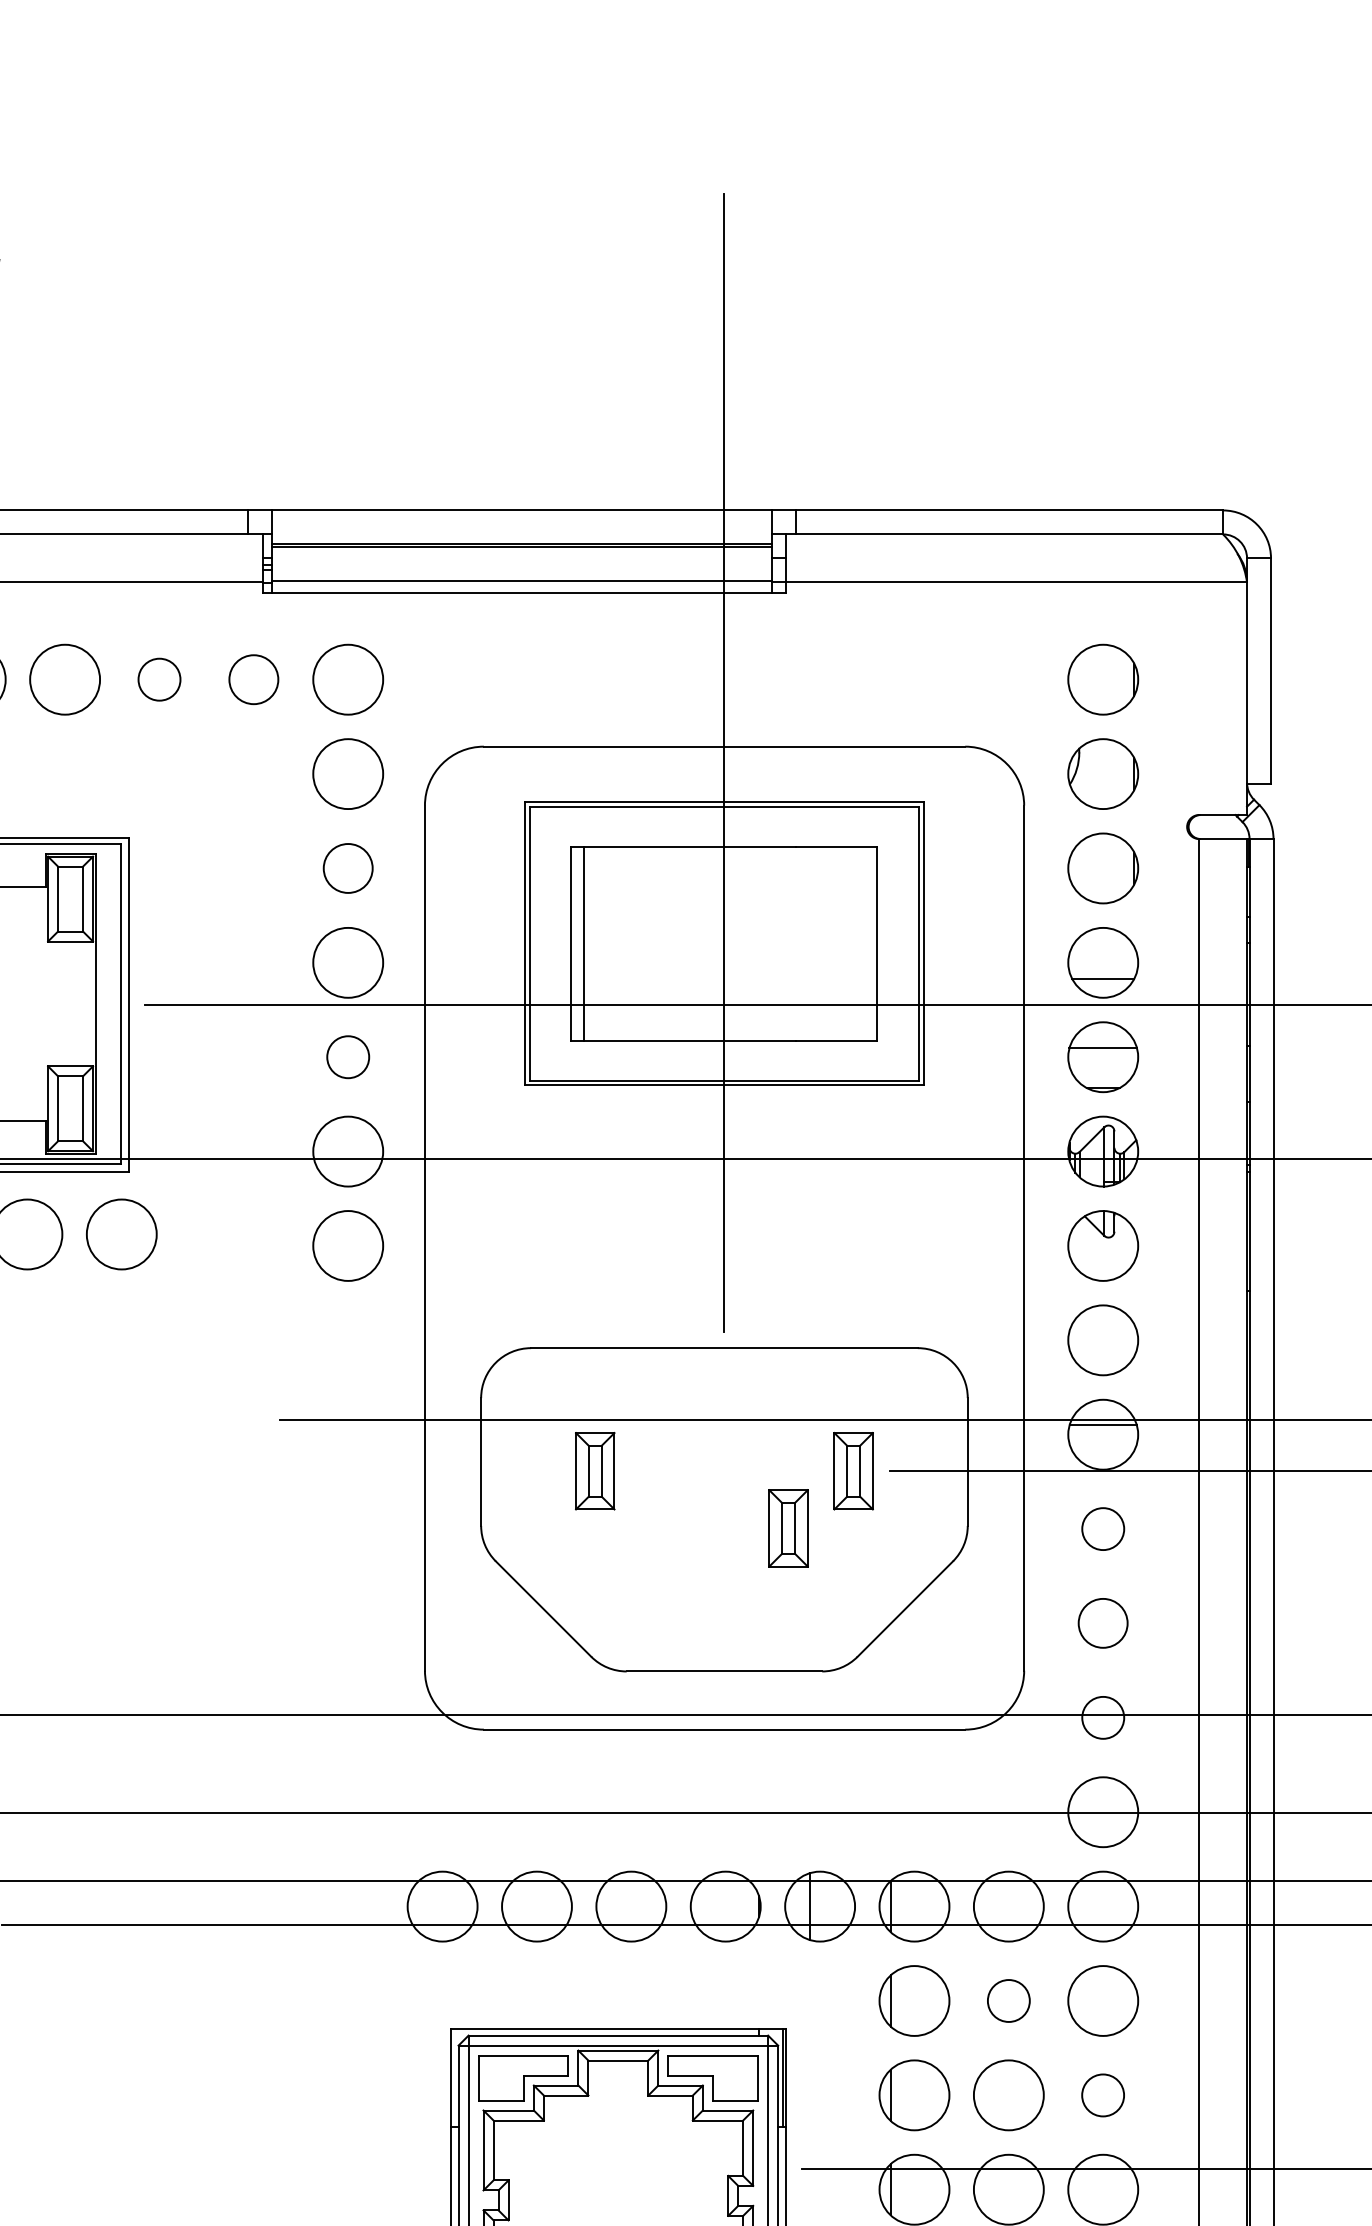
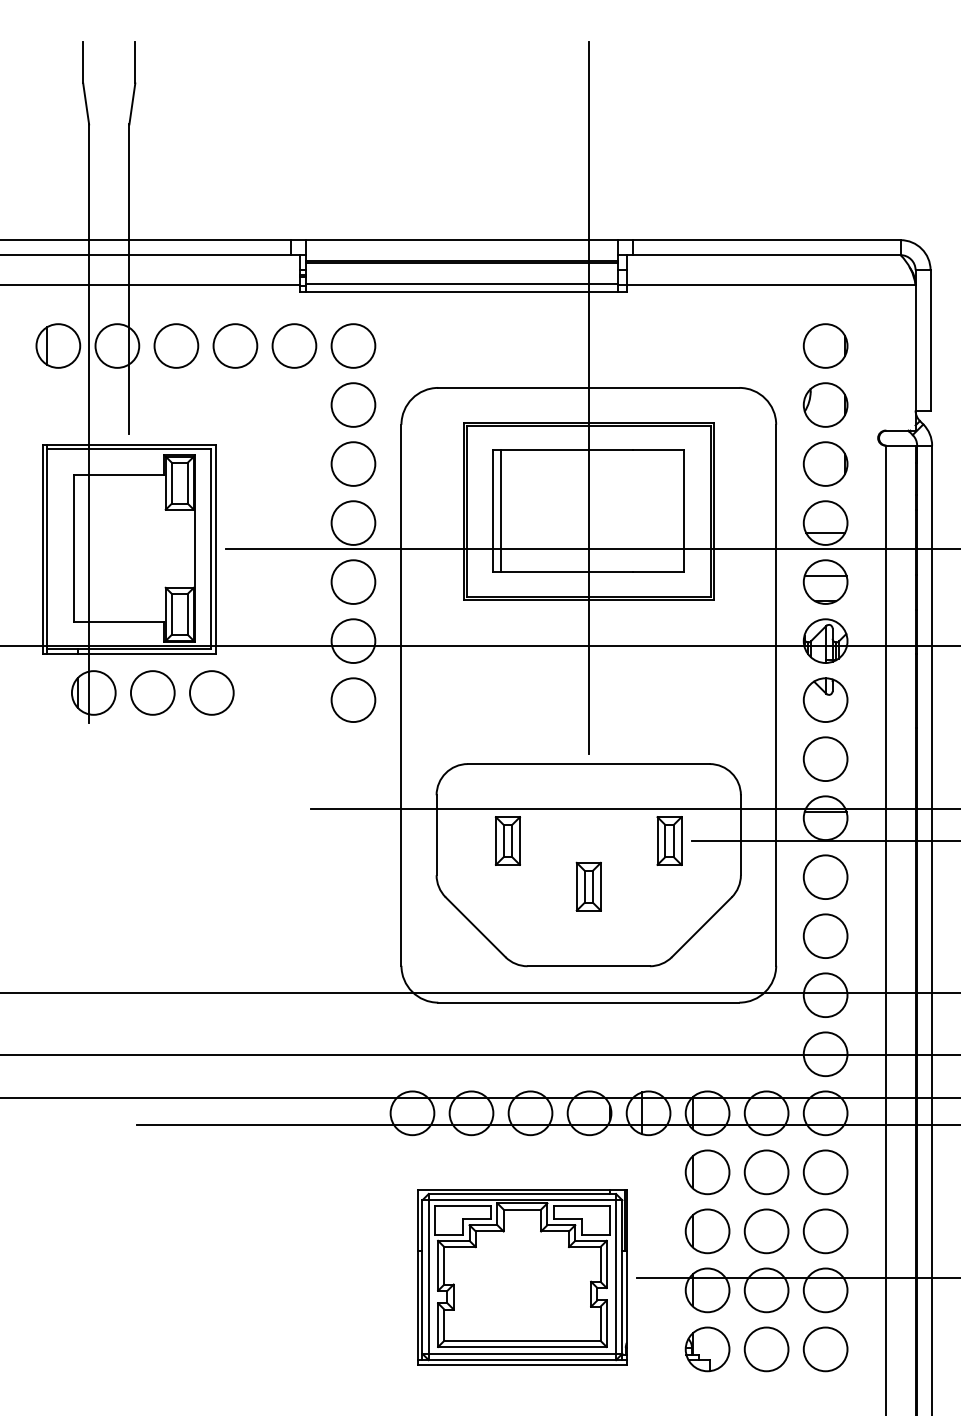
circle: (159, 678) -> (235, 345), size x1.67
circle: (253, 678) -> (294, 345), size x1.43
circle: (348, 867) -> (353, 463), size x1.43
circle: (348, 1056) -> (353, 581), size x1.67
part: (788, 1527) -> (588, 886), moved
circle: (1103, 1529) -> (825, 877), size x1.67
circle: (1103, 1622) -> (825, 935), size x1.43
circle: (1103, 1718) -> (825, 995), size x1.67
circle: (1008, 2001) -> (766, 1172), size x1.67
circle: (1103, 2095) -> (825, 1231), size x1.67

